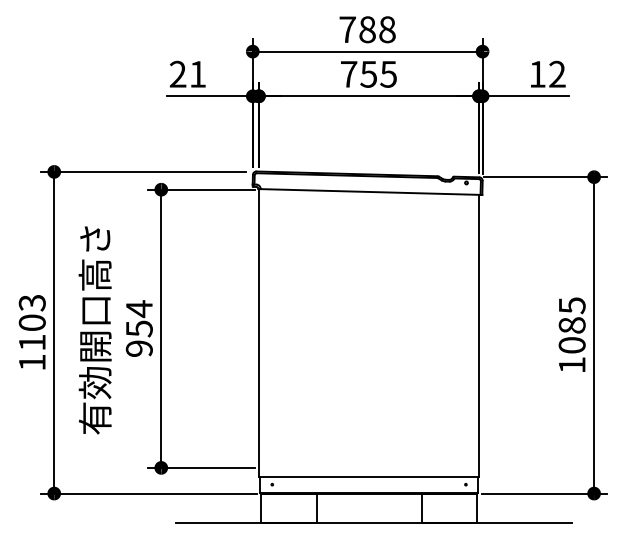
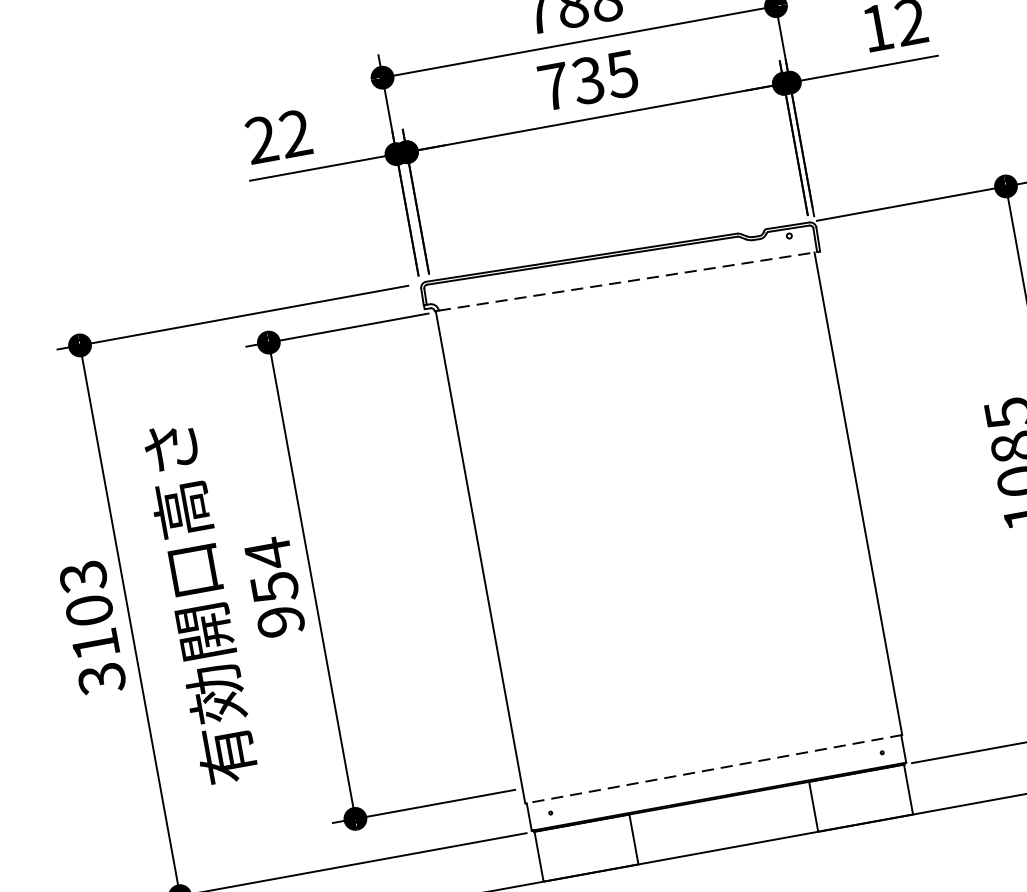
text: (197, 73) -> (294, 132), 21 -> 22
text: (368, 73) -> (587, 79), 755 -> 735
line: (371, 192) -> (629, 281), solid -> dashed
text: (31, 362) -> (100, 678), 1103 -> 3103
line: (368, 476) -> (712, 769), solid -> dashed

